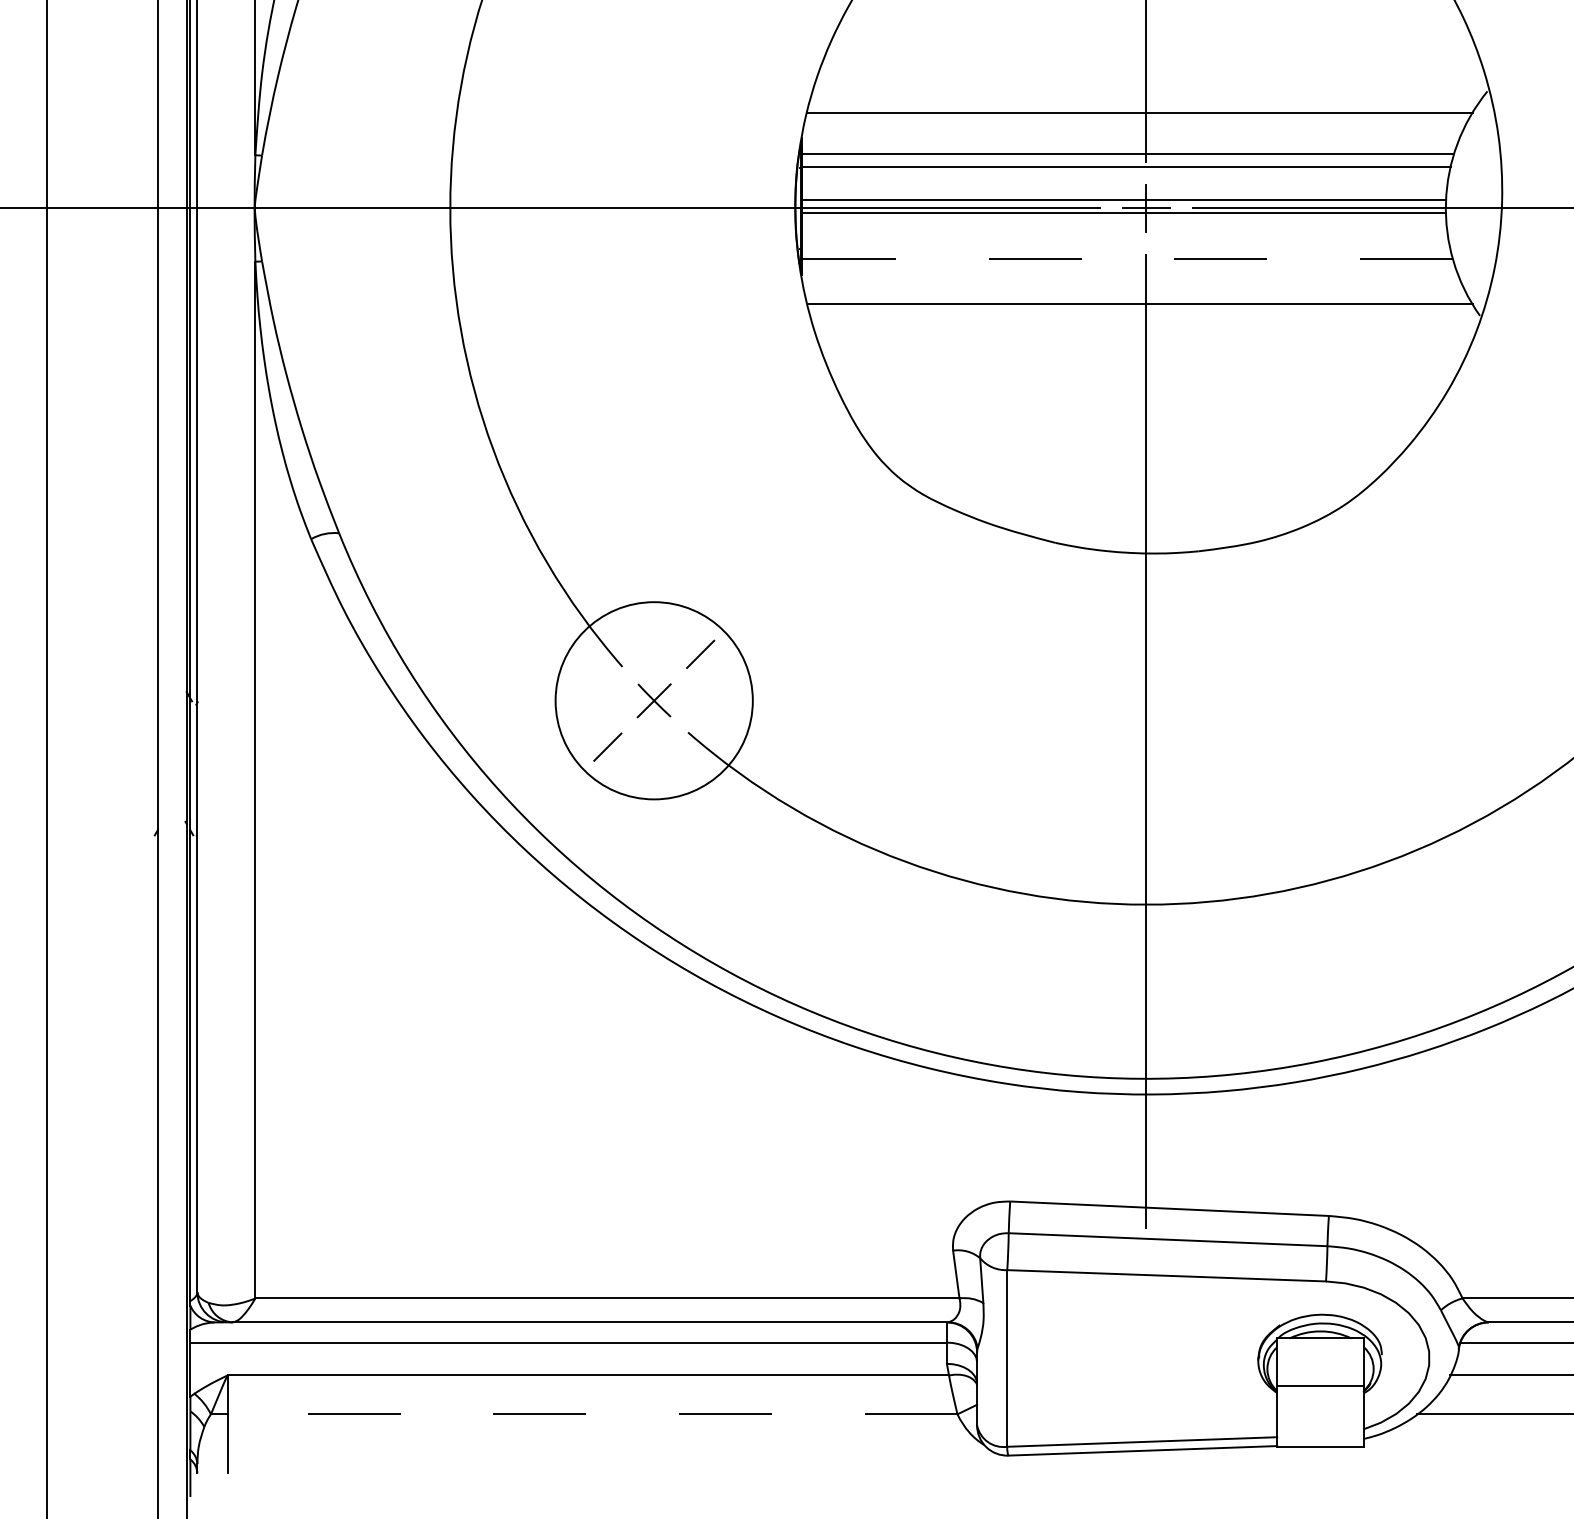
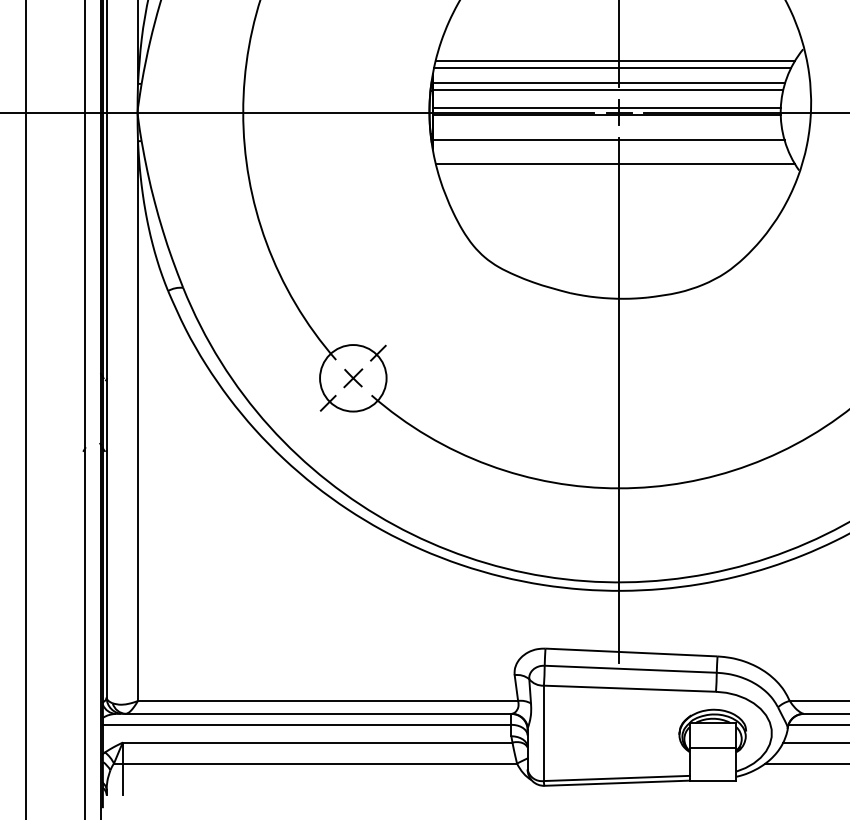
line: (1134, 125) -> (612, 67), added
line: (1126, 258) -> (608, 139), dashed -> solid
circle: (654, 701) -> (353, 378), size x0.62
line: (591, 1414) -> (319, 763), dashed -> solid

